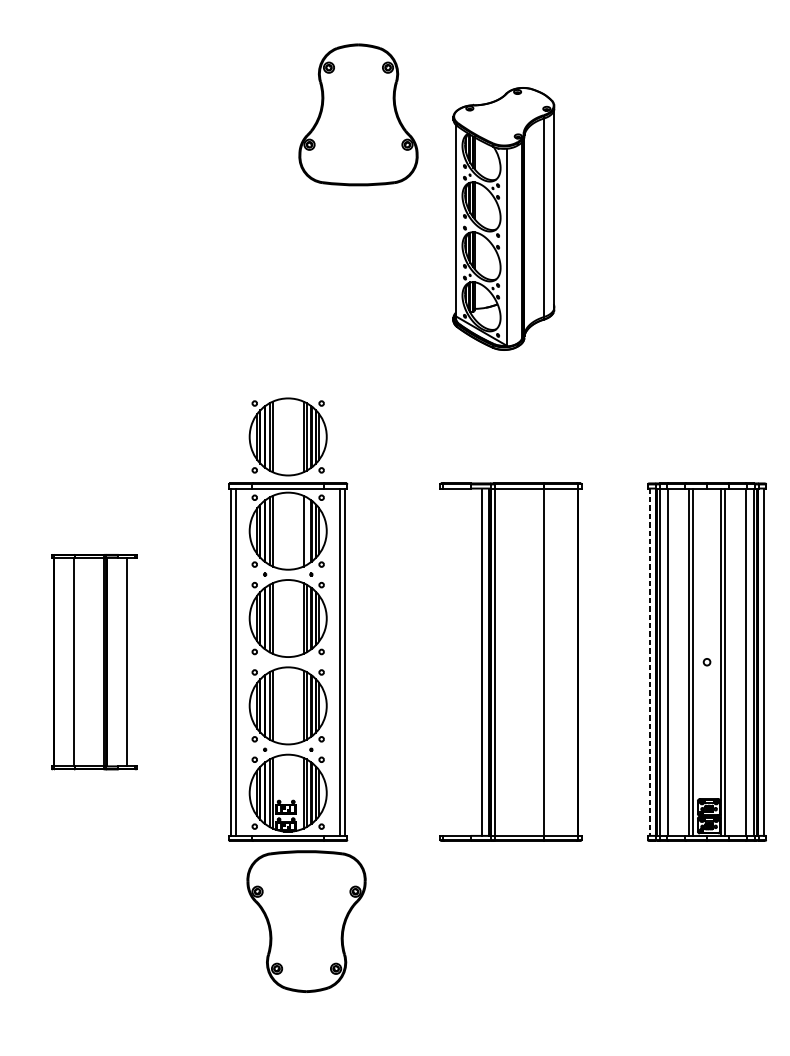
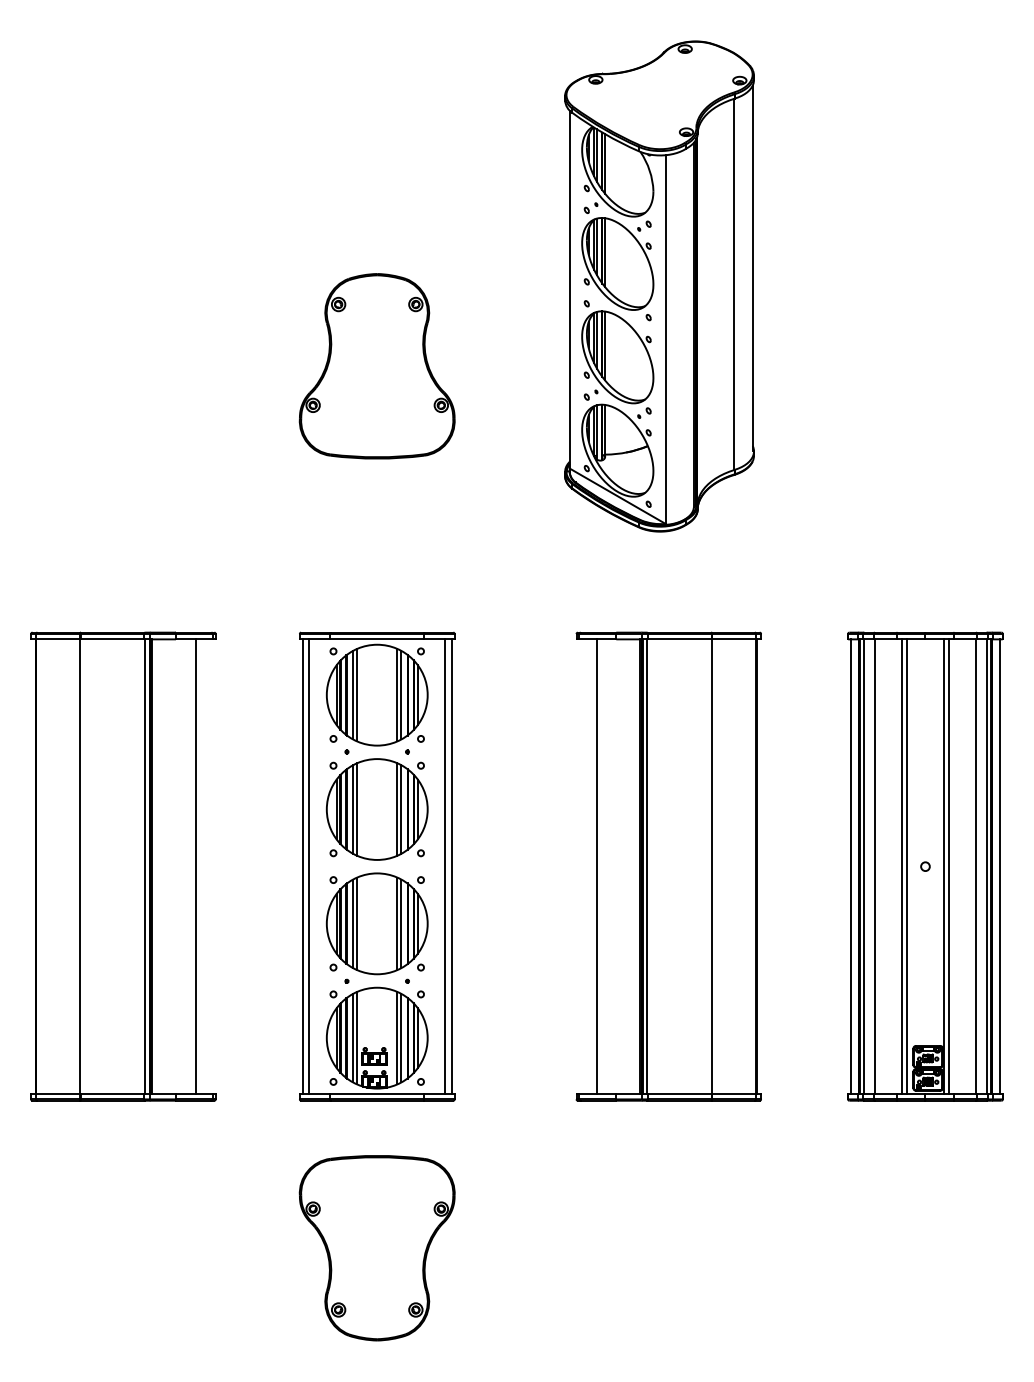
part: (357, 115) -> (376, 366), moved
part: (503, 218) -> (659, 286), size x1.43
part: (287, 436) -> (376, 571), removed
line: (306, 530) -> (401, 694), added
part: (94, 662) -> (123, 866), size x1.67
line: (481, 662) -> (596, 866), moved
line: (649, 662) -> (850, 867), dashed -> solid
part: (305, 921) -> (376, 1248), moved

